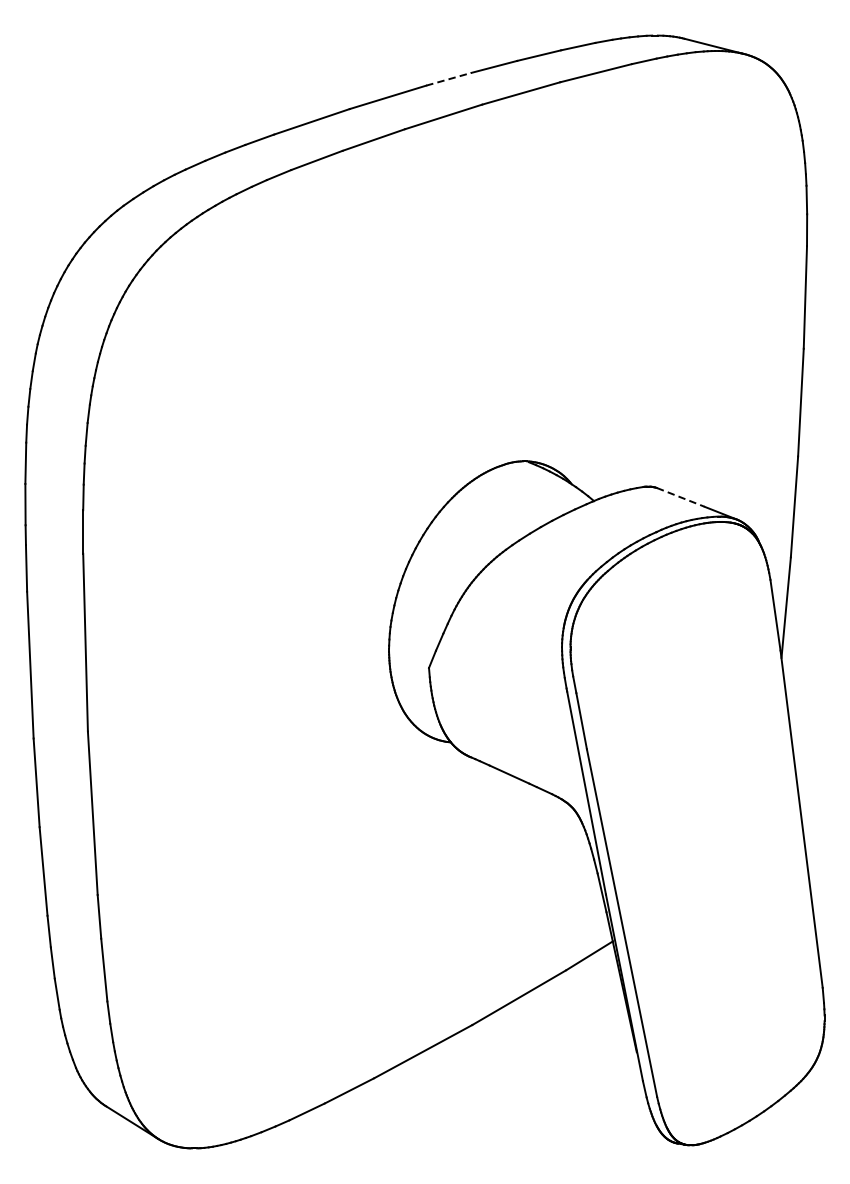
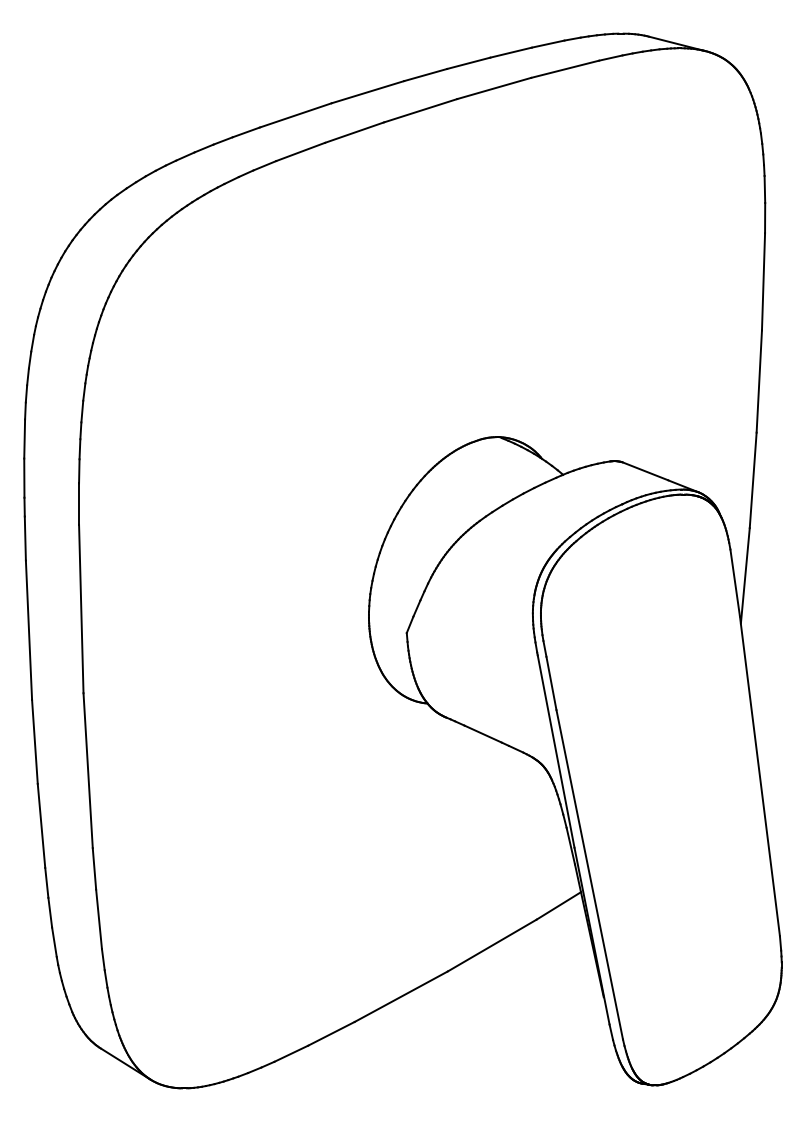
line: (449, 78) -> (426, 74), dashed -> solid
line: (680, 497) -> (645, 471), dashed -> solid

